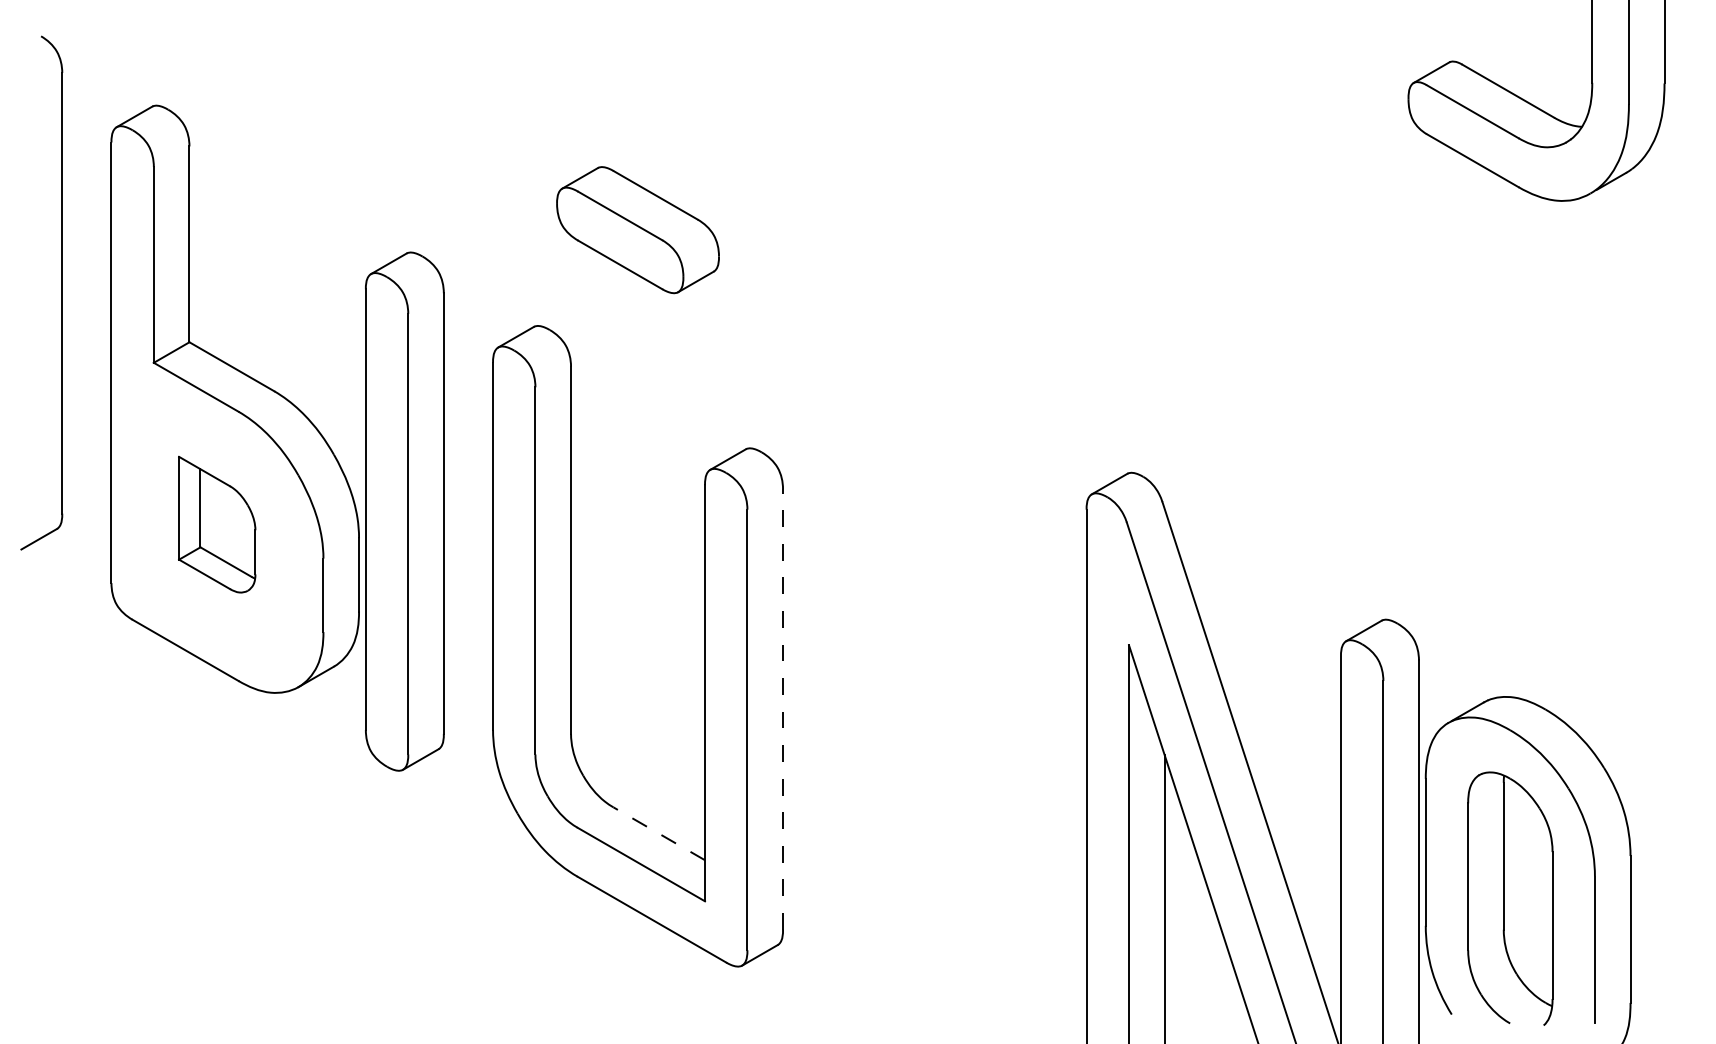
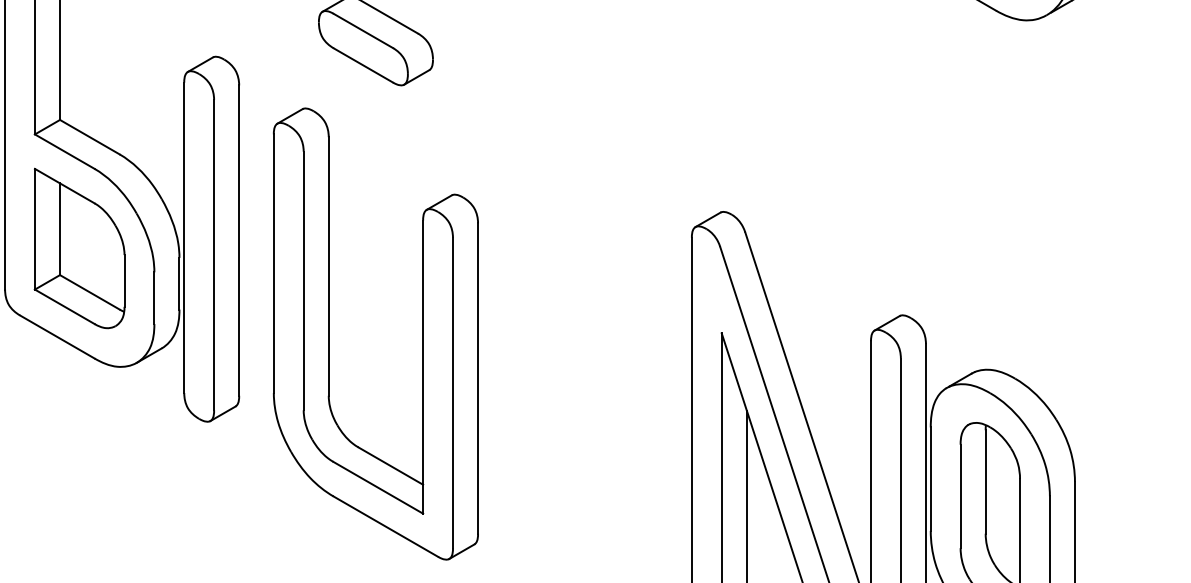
part: (216, 524) -> (79, 248), size x1.67
line: (783, 708) -> (478, 377), dashed -> solid
line: (659, 833) -> (391, 465), dashed -> solid

